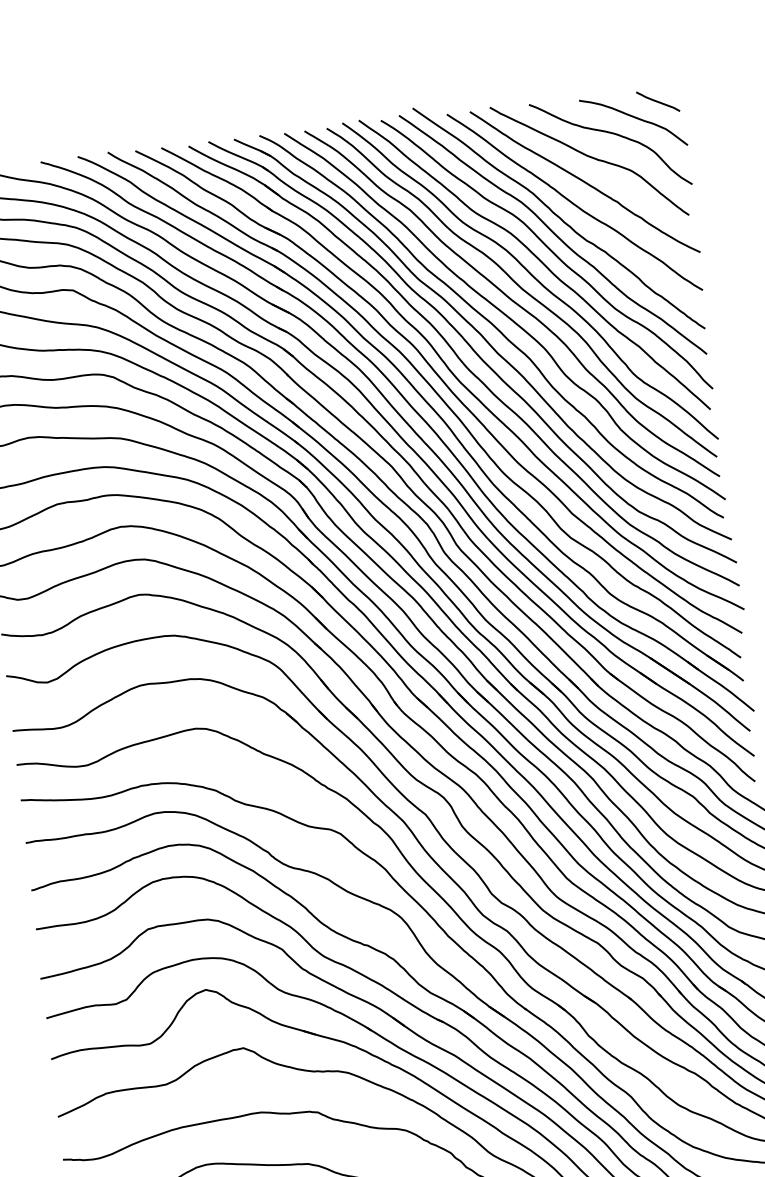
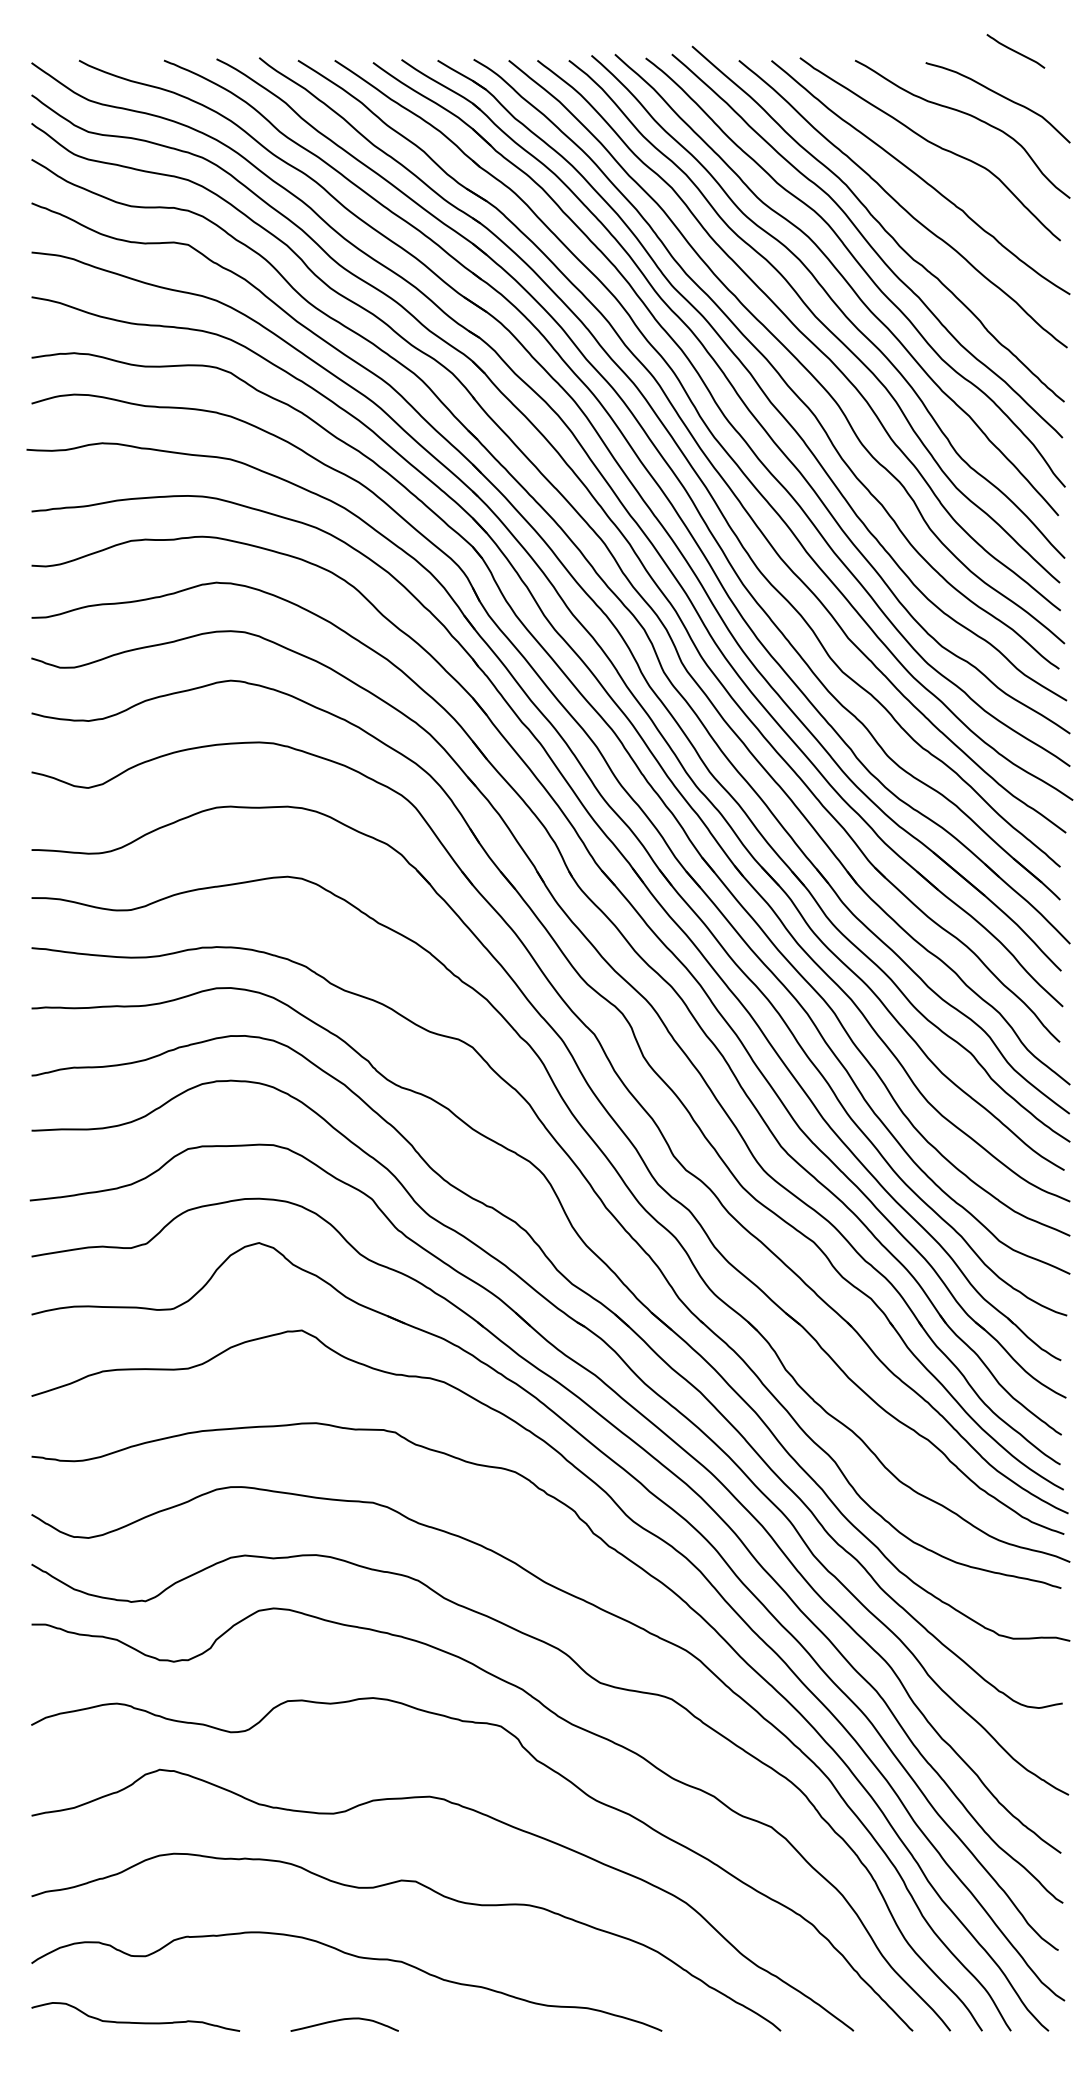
curve: (657, 101) -> (1015, 51), moved

